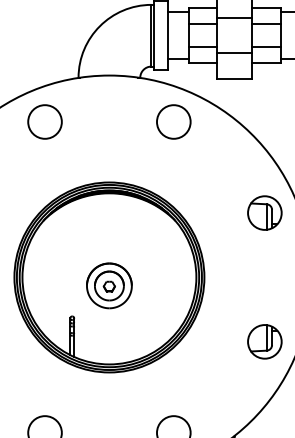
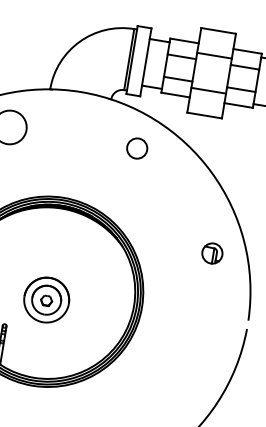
circle: (173, 121) -> (136, 148), size x0.6
part: (264, 212) -> (212, 252), size x0.6
part: (264, 341) -> (190, 380), removed

